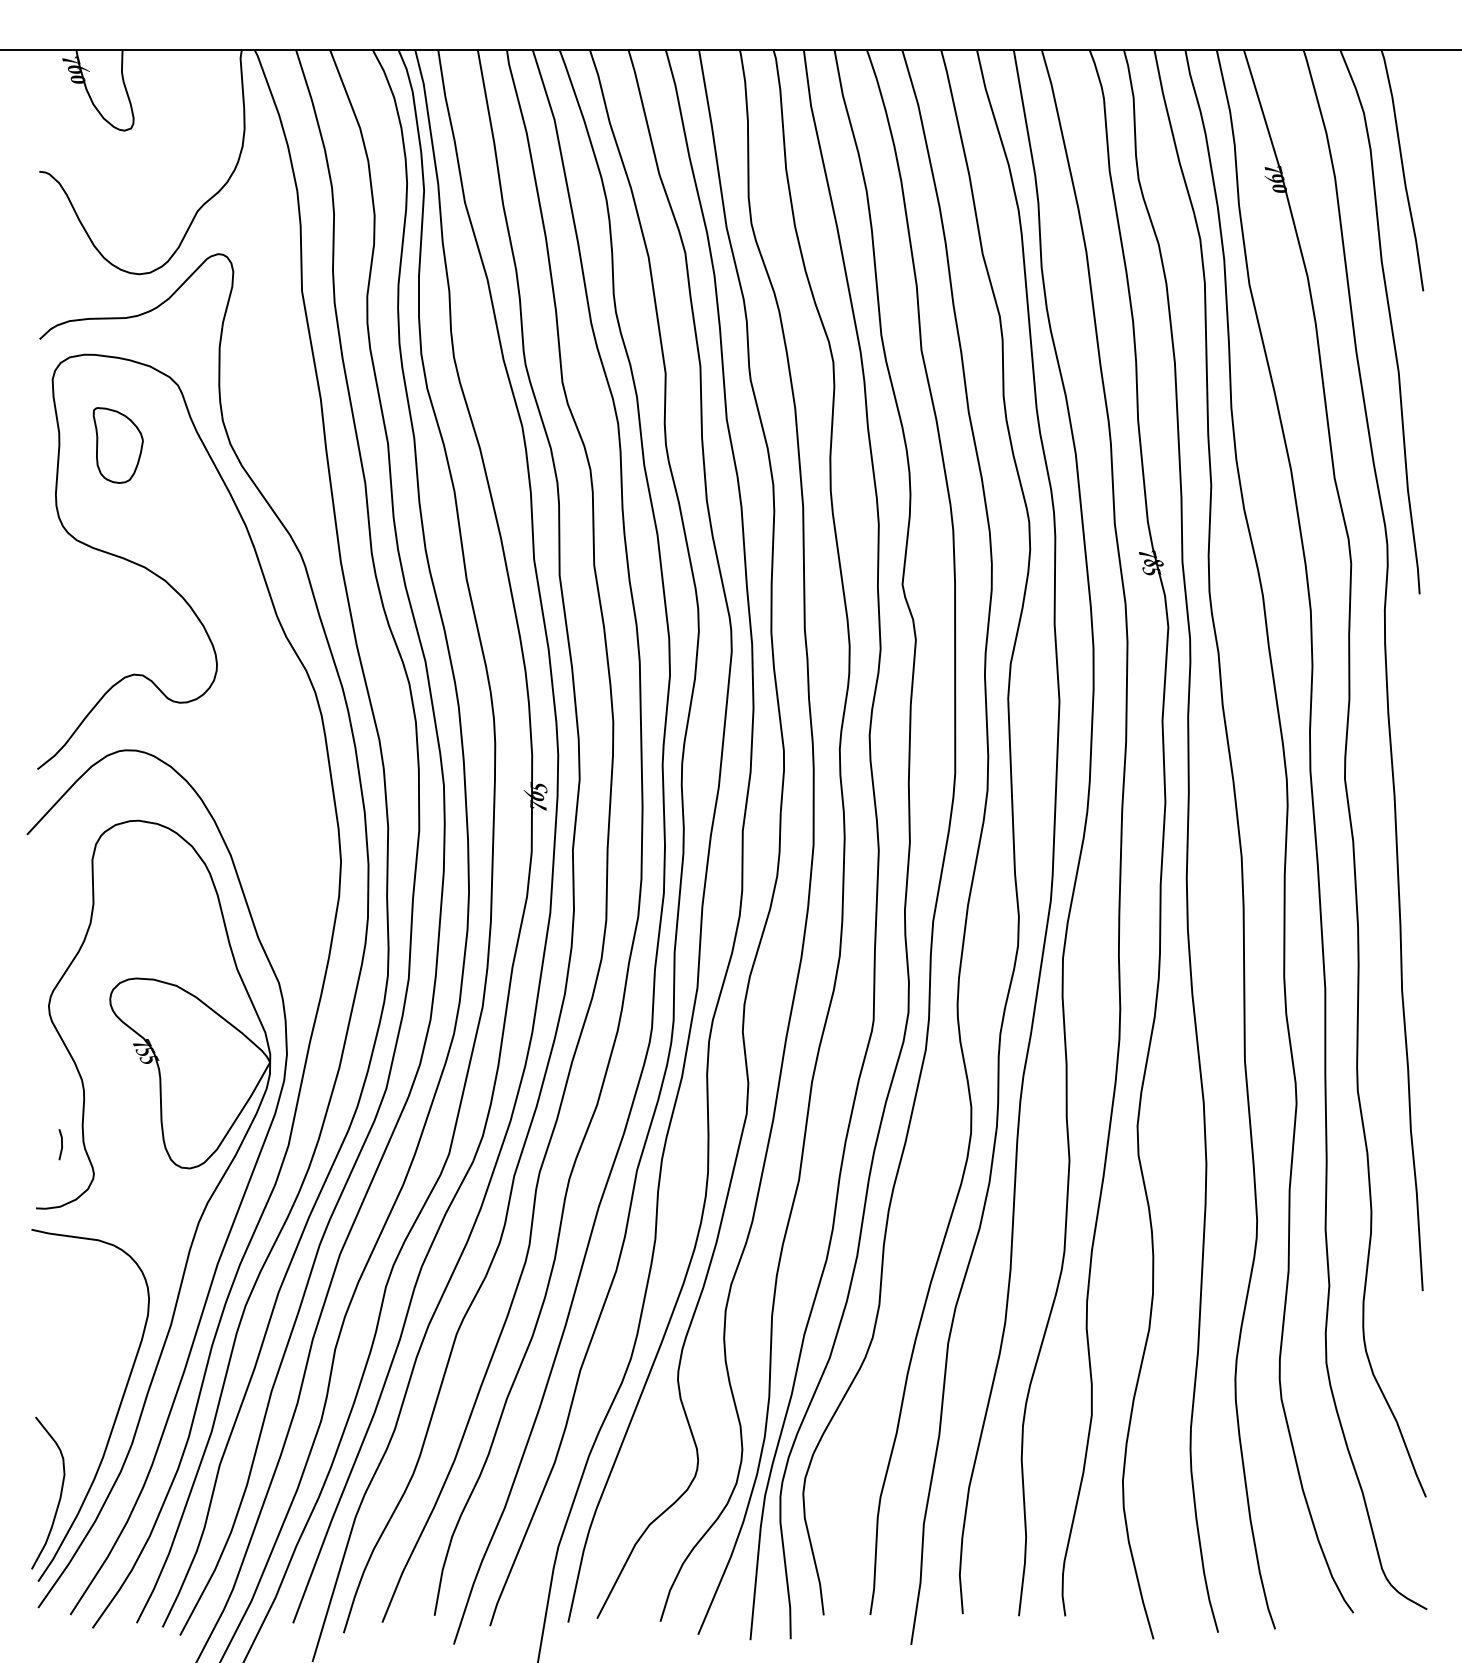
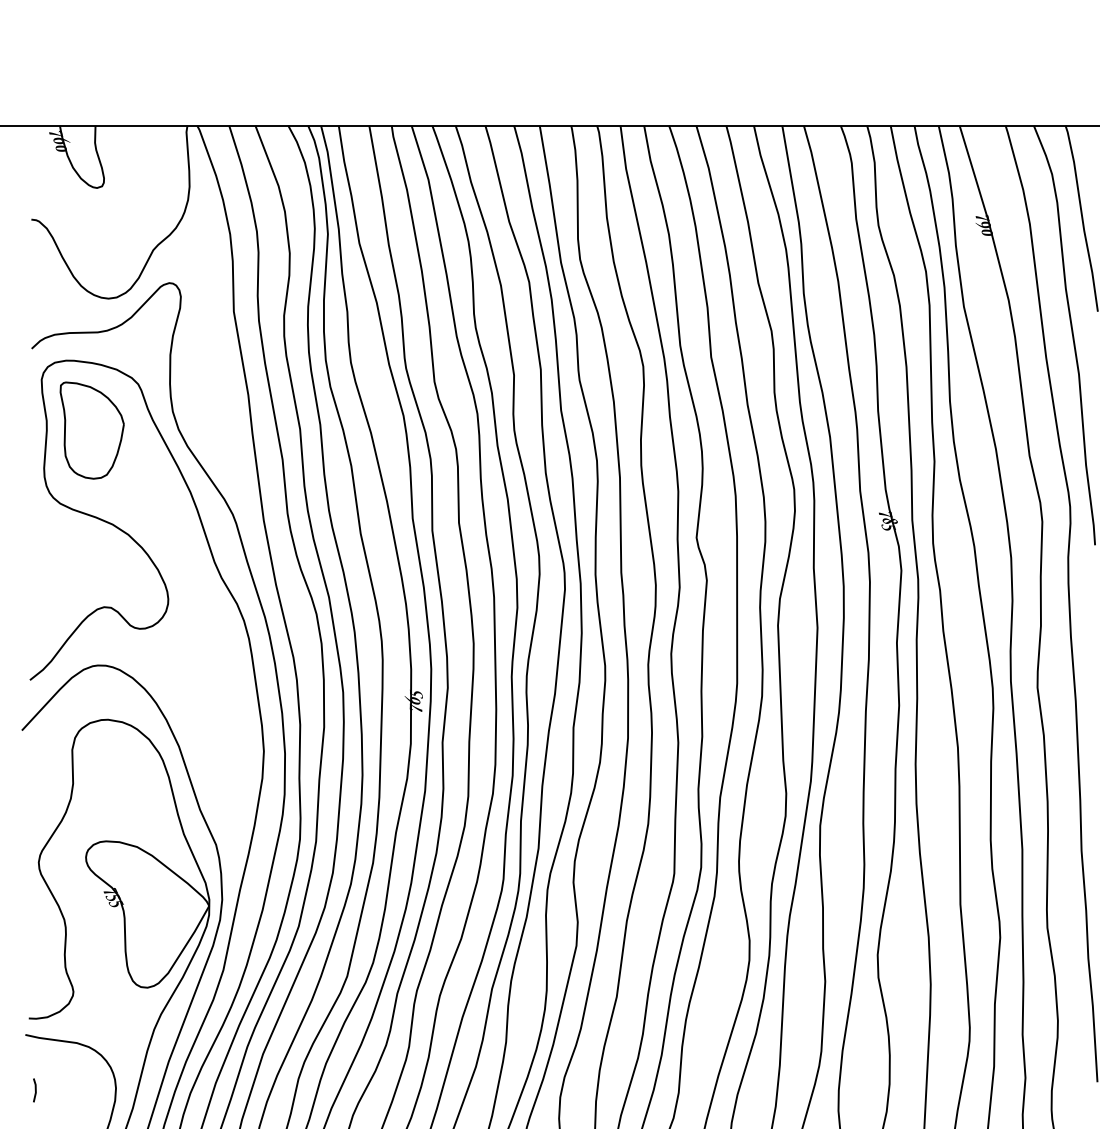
part: (118, 445) -> (92, 430), size x1.67
line: (61, 1144) -> (35, 1090), moved

